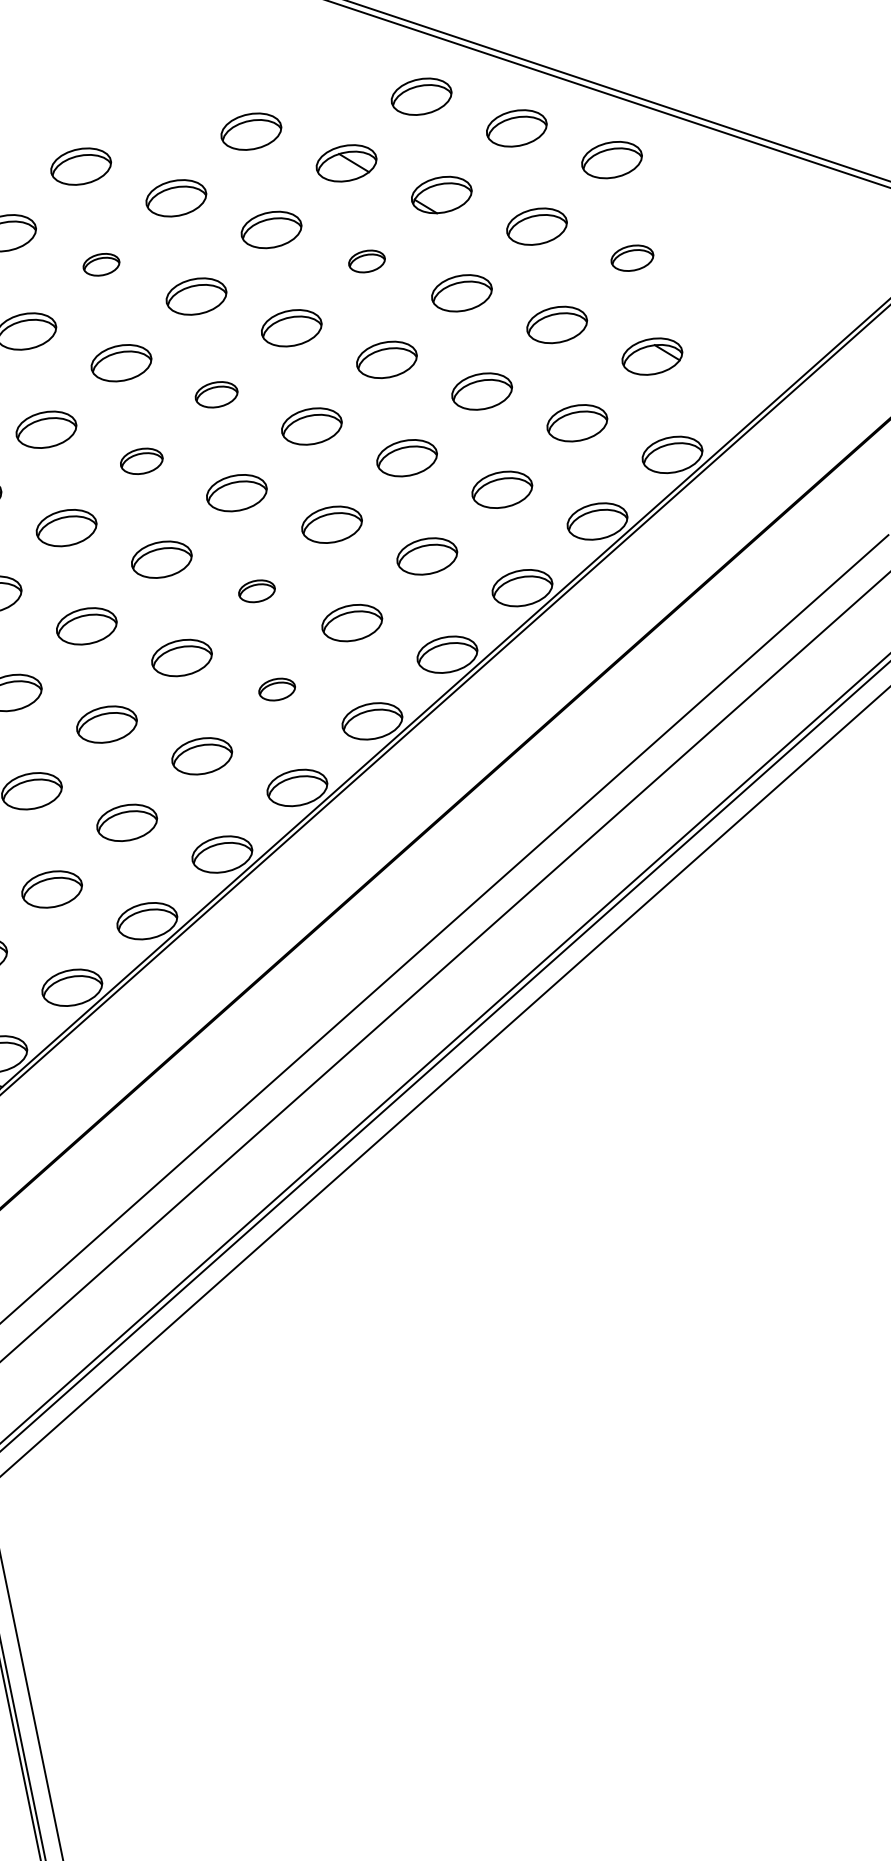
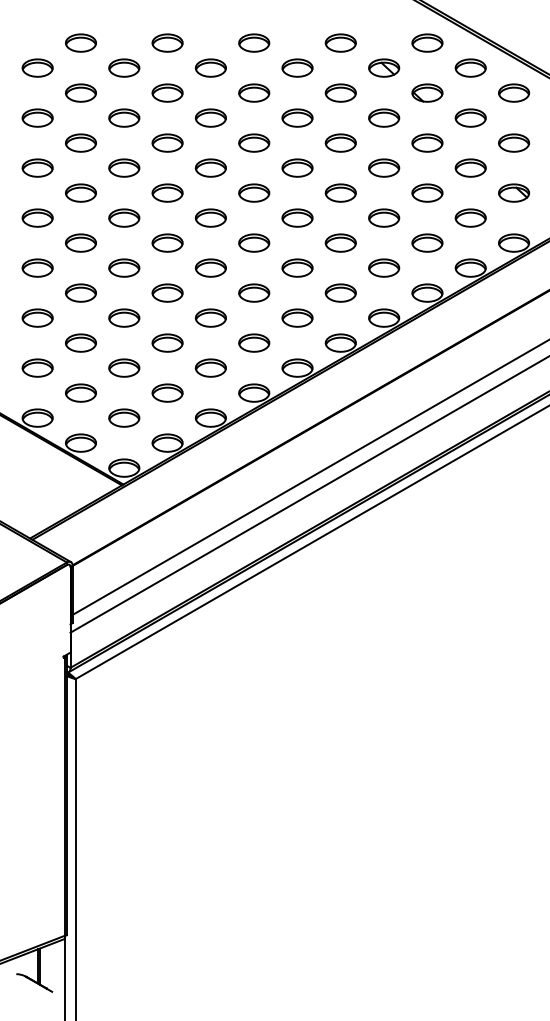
part: (632, 256) -> (514, 142), size x1.43
part: (367, 260) -> (384, 117), size x1.67
part: (101, 263) -> (254, 92), size x1.67
part: (216, 393) -> (297, 167), size x1.43
part: (141, 460) -> (254, 192), size x1.43
part: (256, 590) -> (297, 267), size x1.67
part: (276, 688) -> (297, 317), size x1.67

